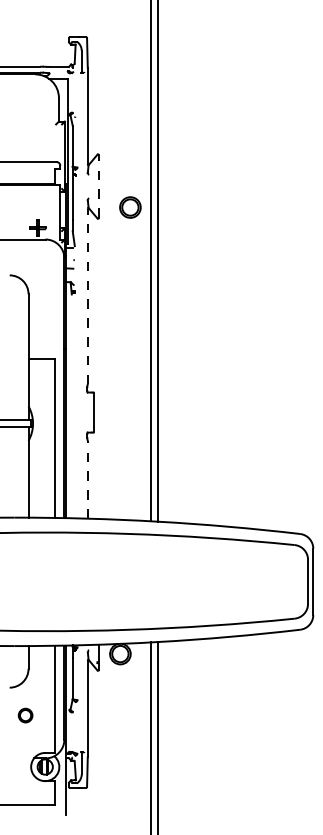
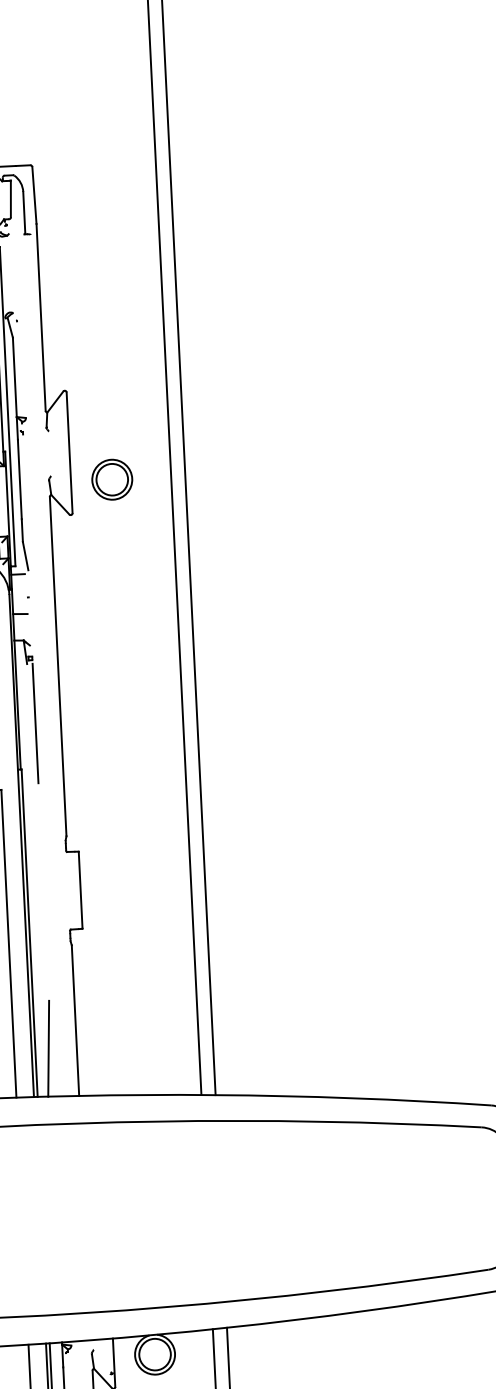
line: (99, 186) -> (70, 452), dashed -> solid
part: (130, 207) -> (112, 479), moved
line: (87, 296) -> (57, 666), dashed -> solid
line: (74, 325) -> (35, 723), added
line: (87, 479) -> (74, 1020), dashed -> solid
line: (72, 493) -> (47, 1048), added

